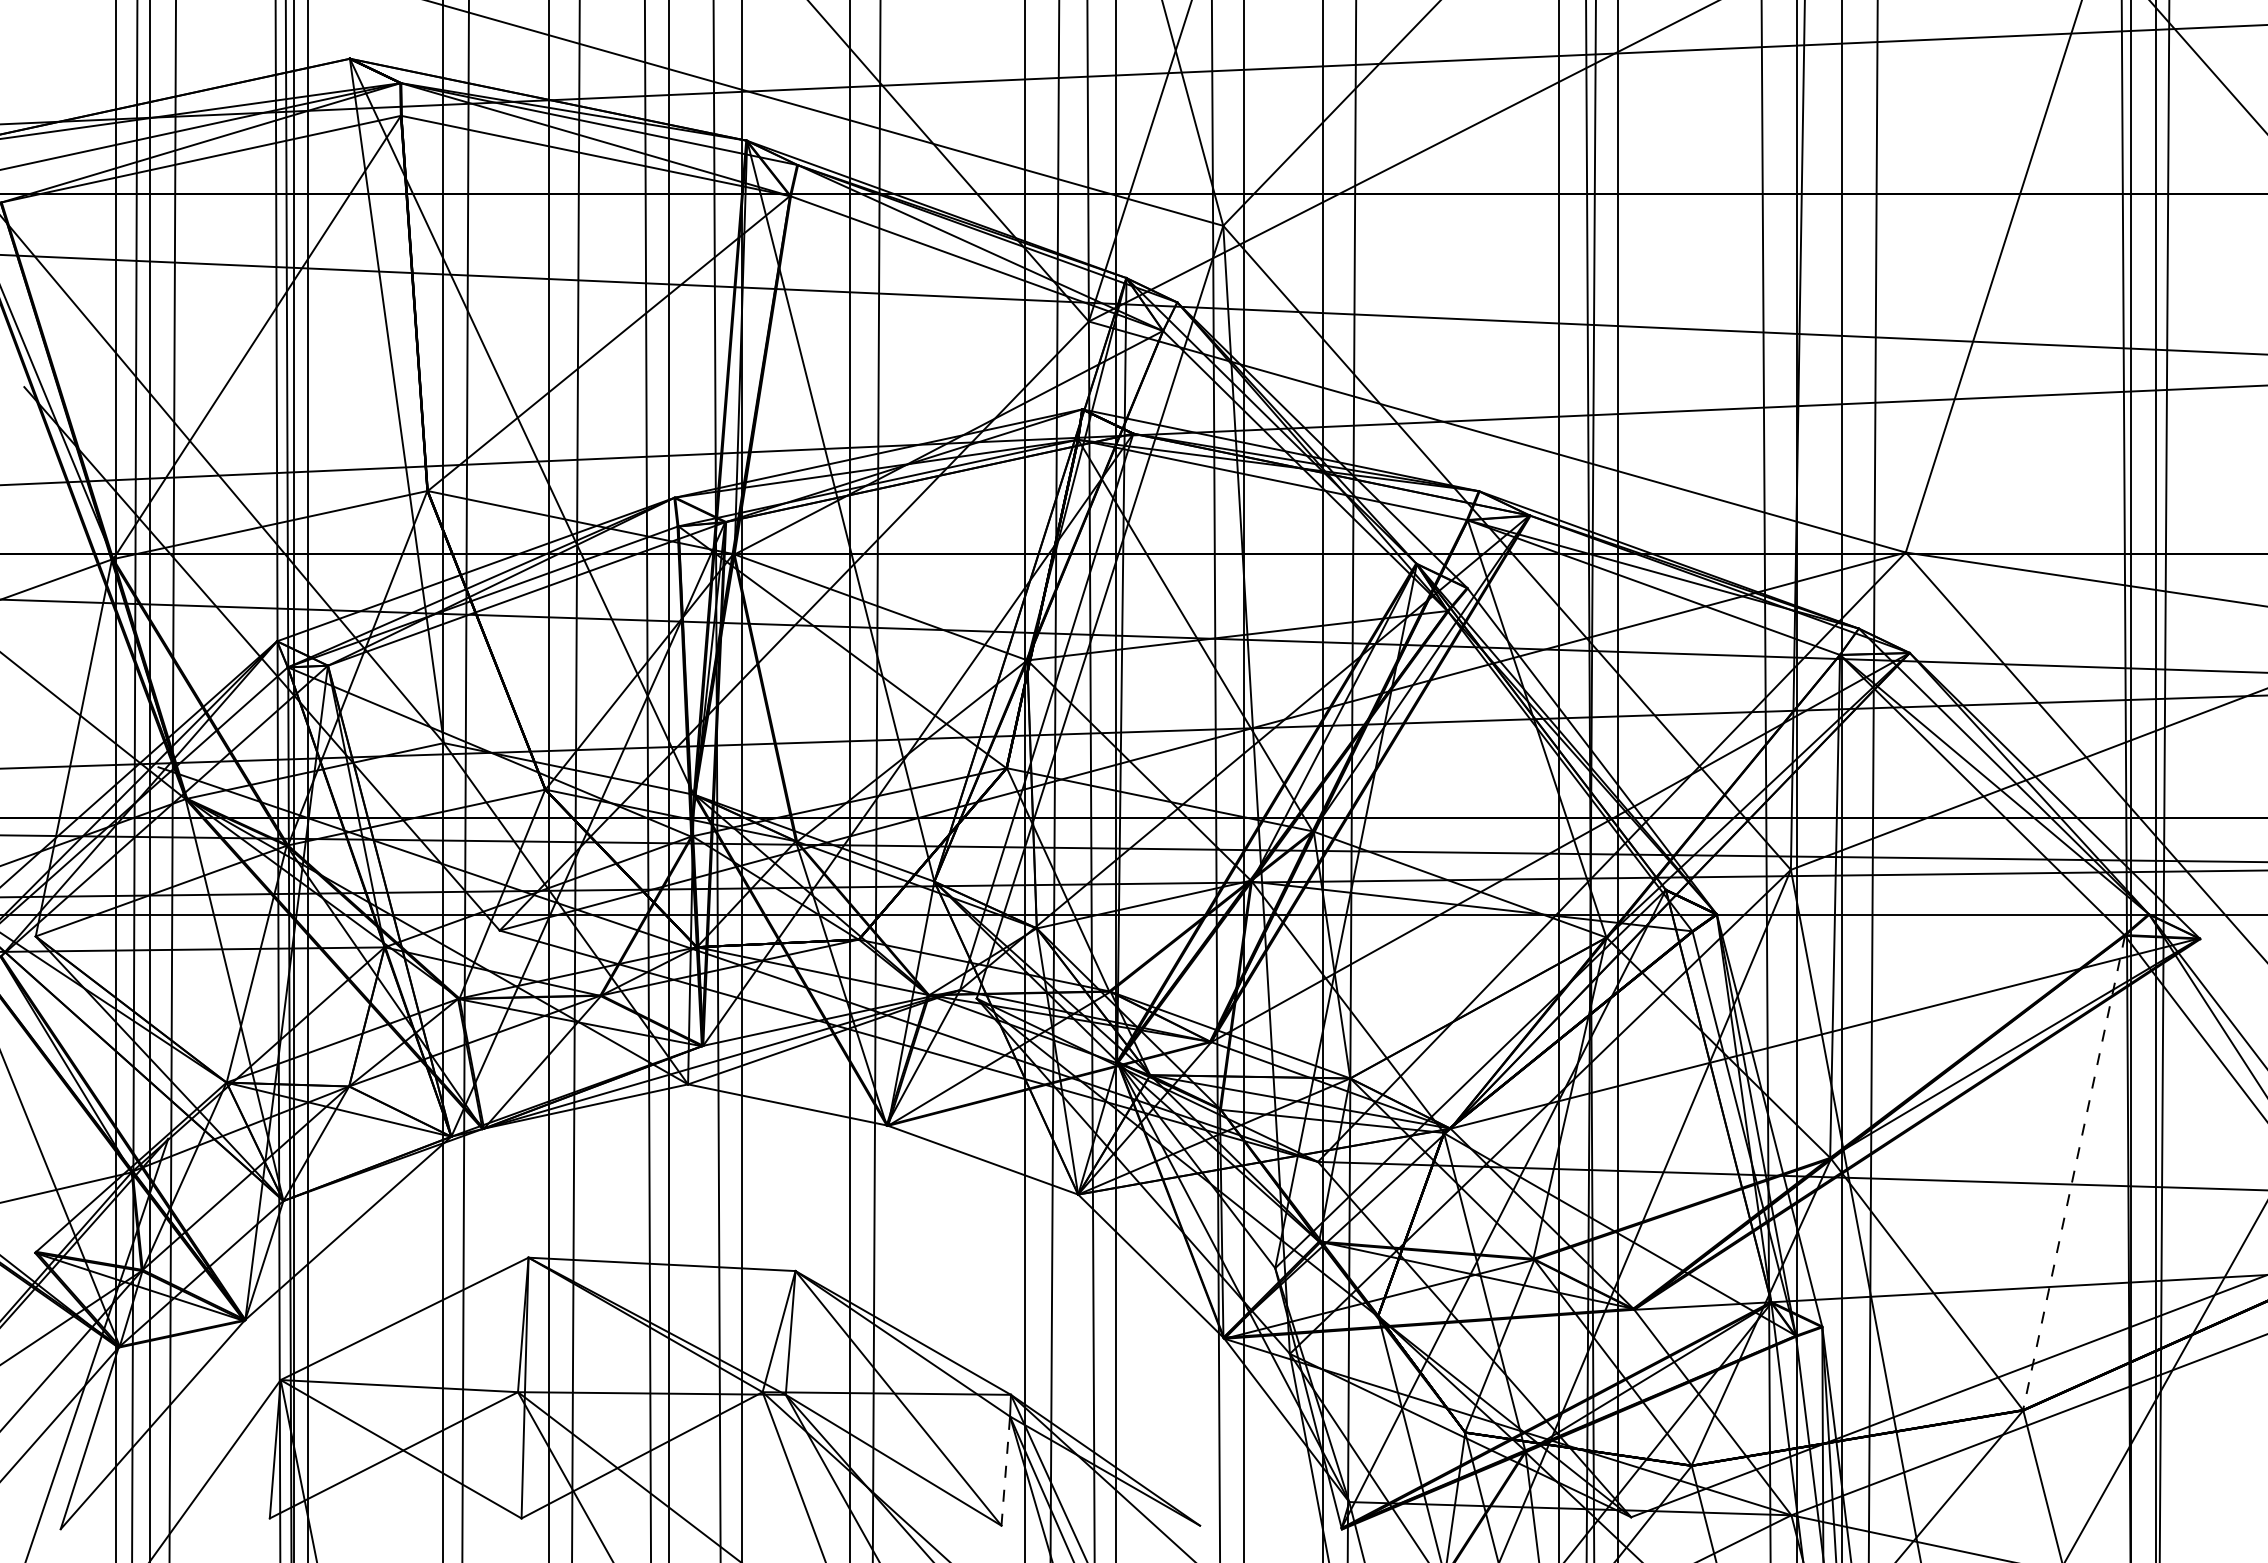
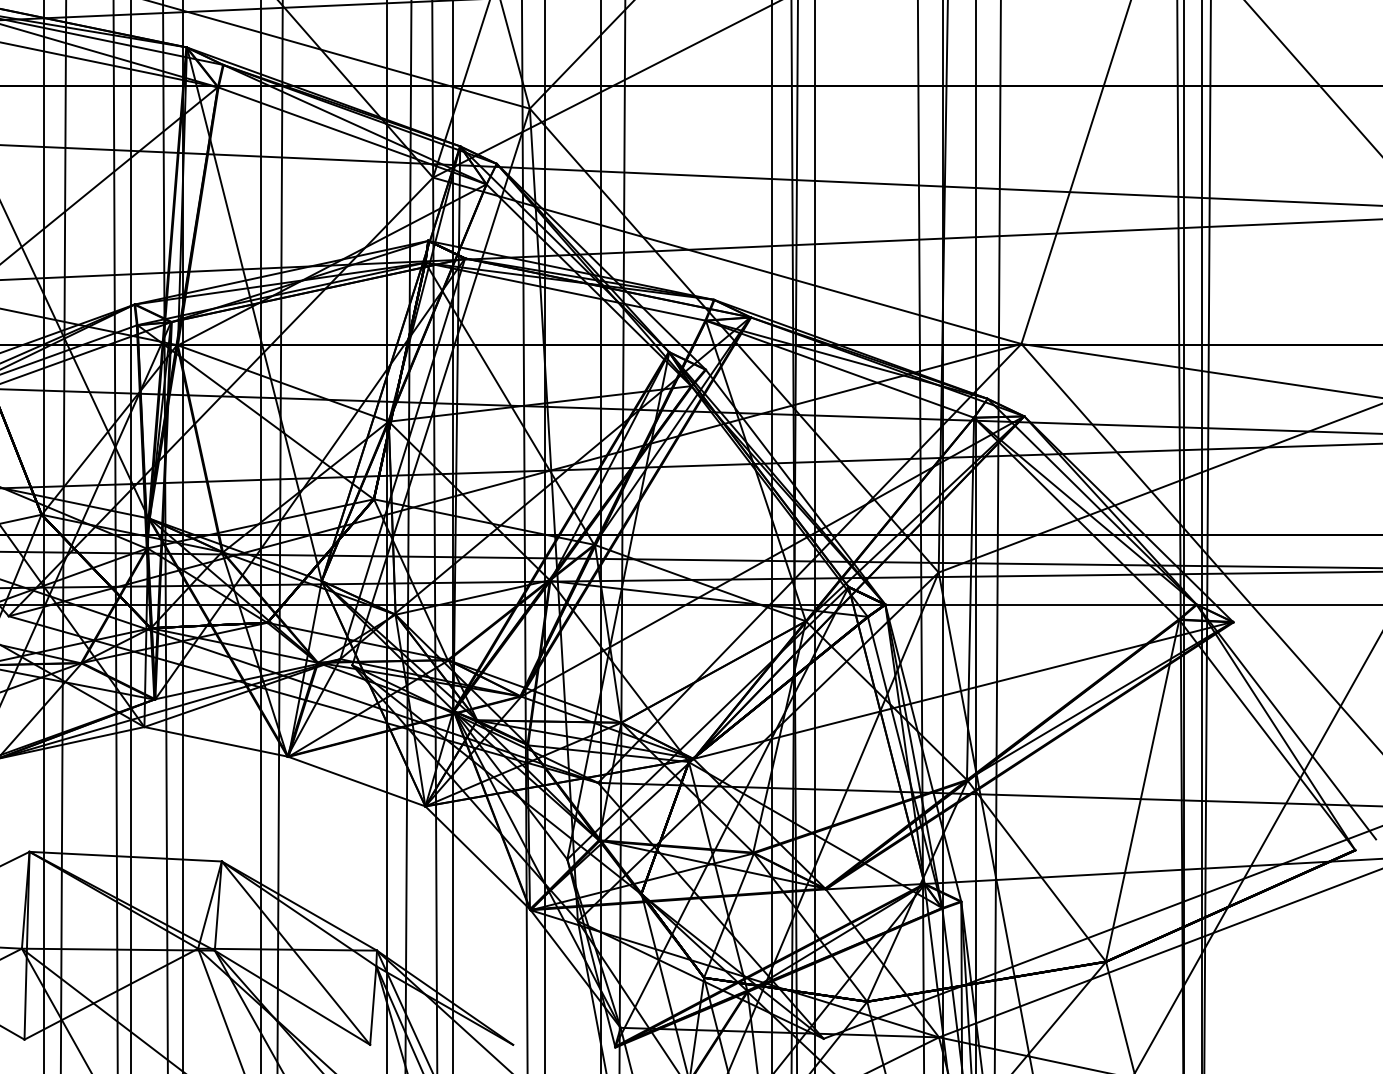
line: (2074, 1172) -> (1142, 790), dashed -> solid
line: (1005, 1471) -> (373, 1005), dashed -> solid

